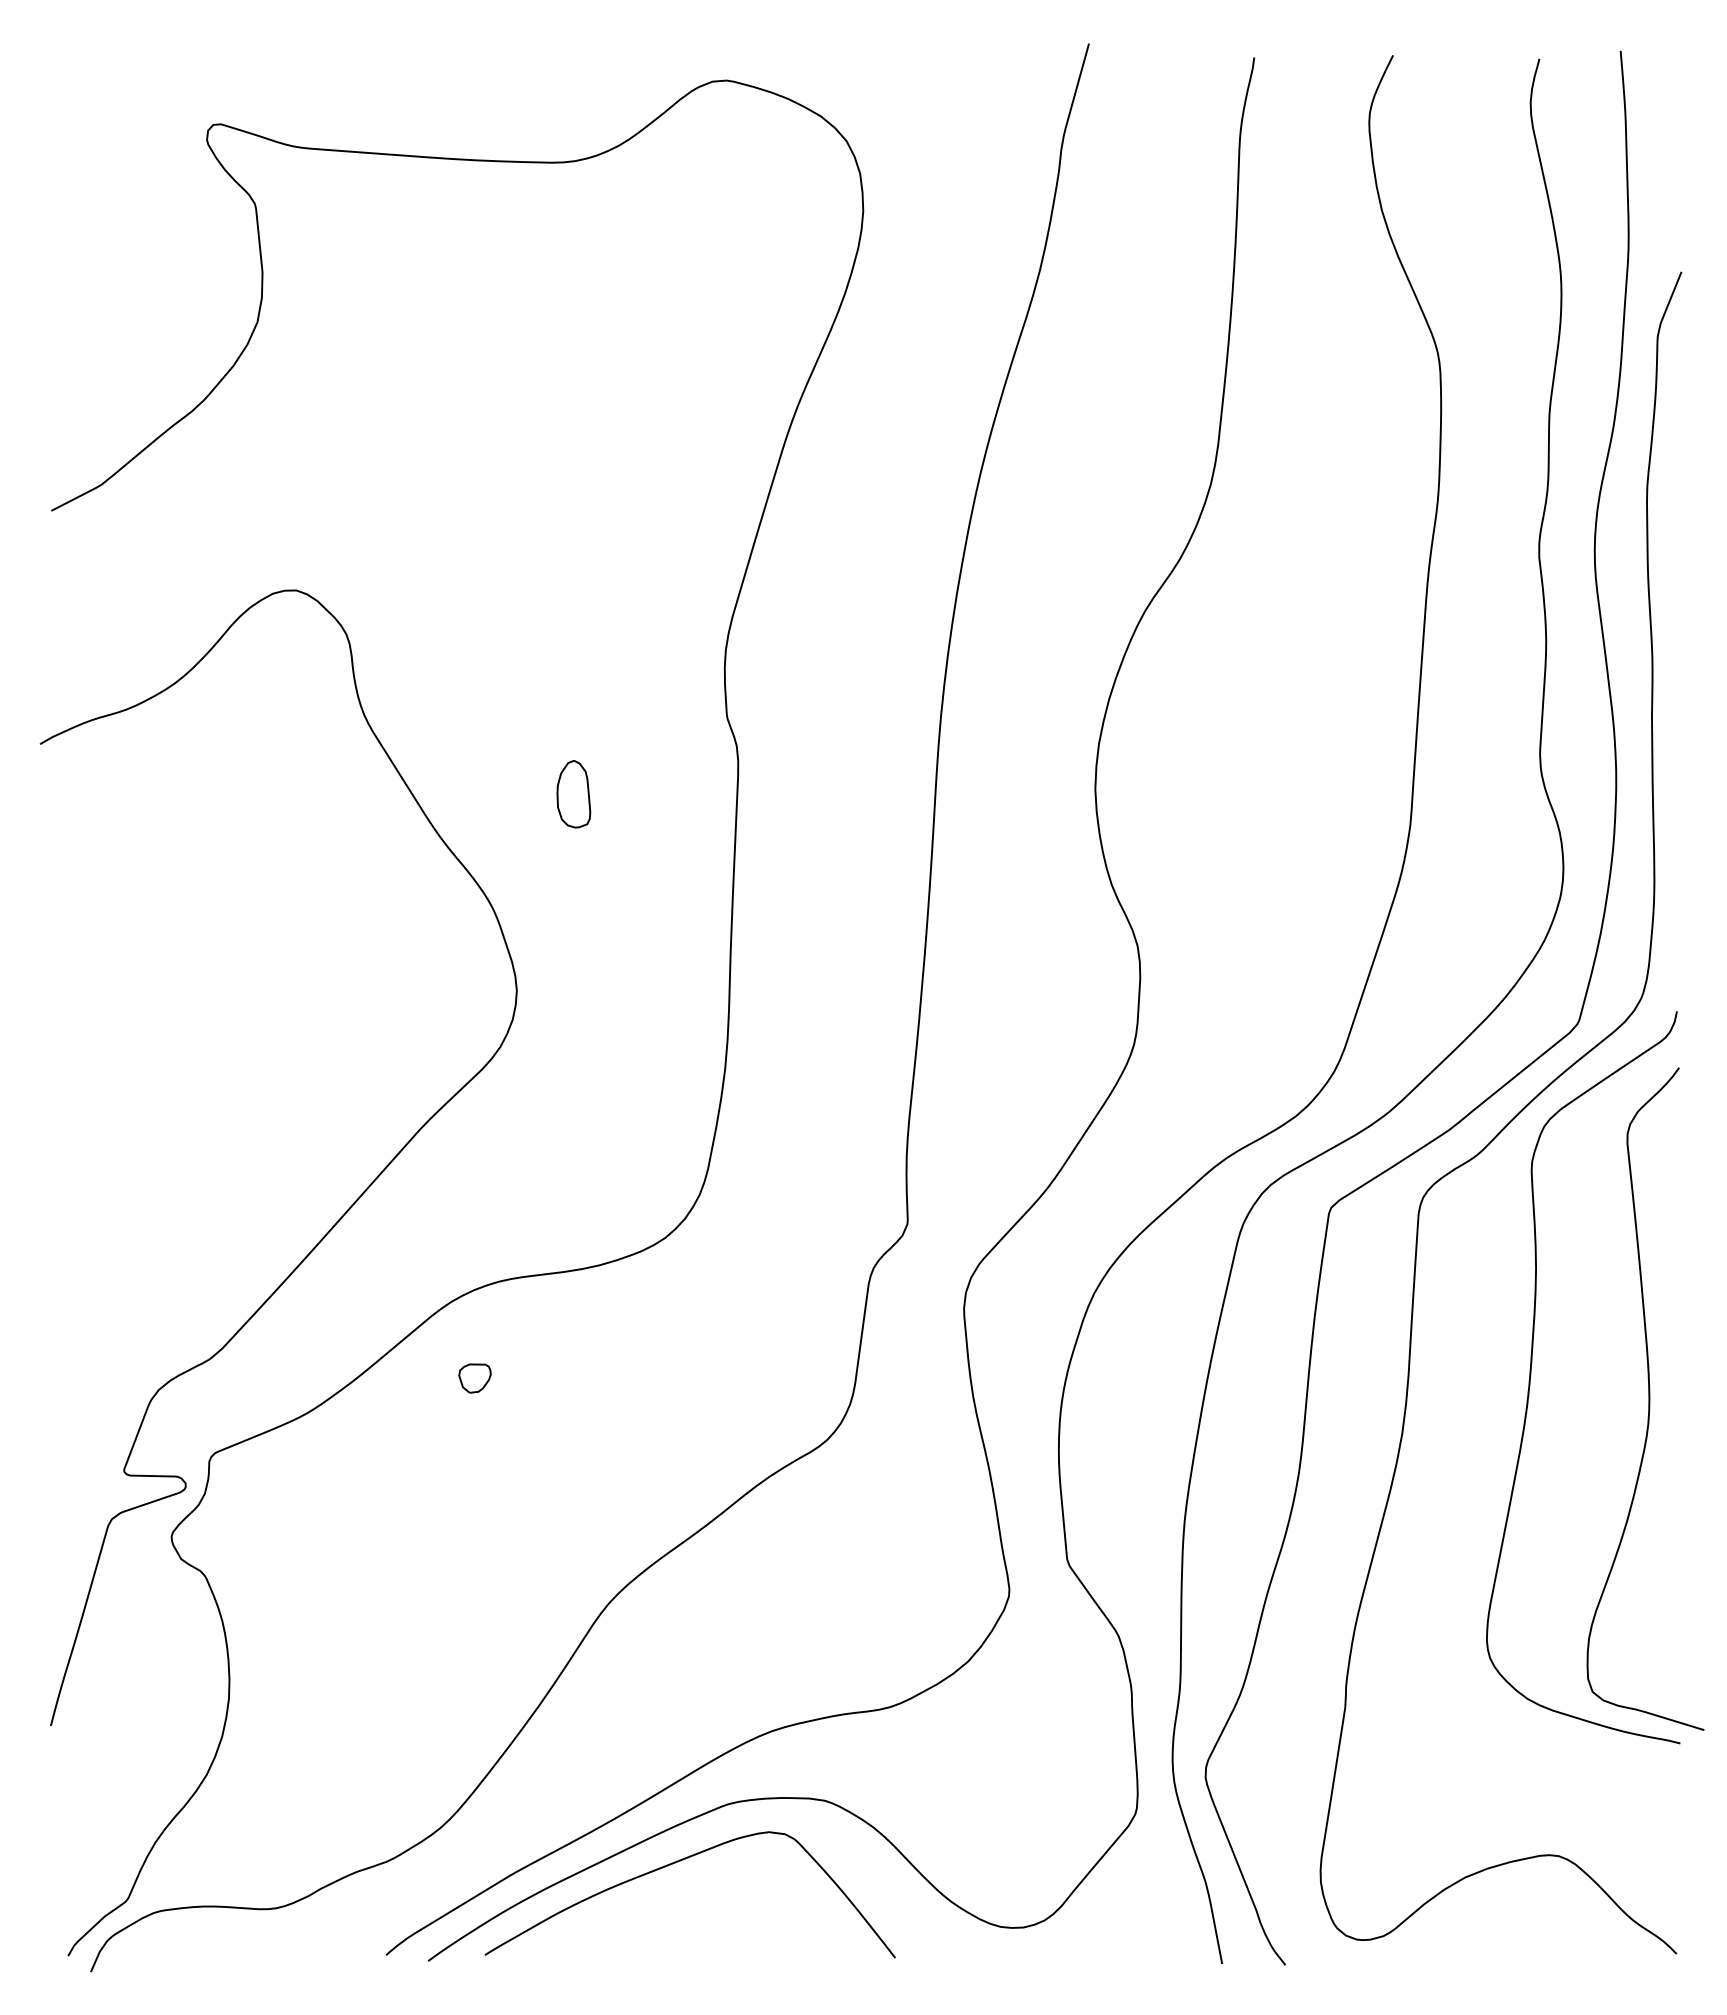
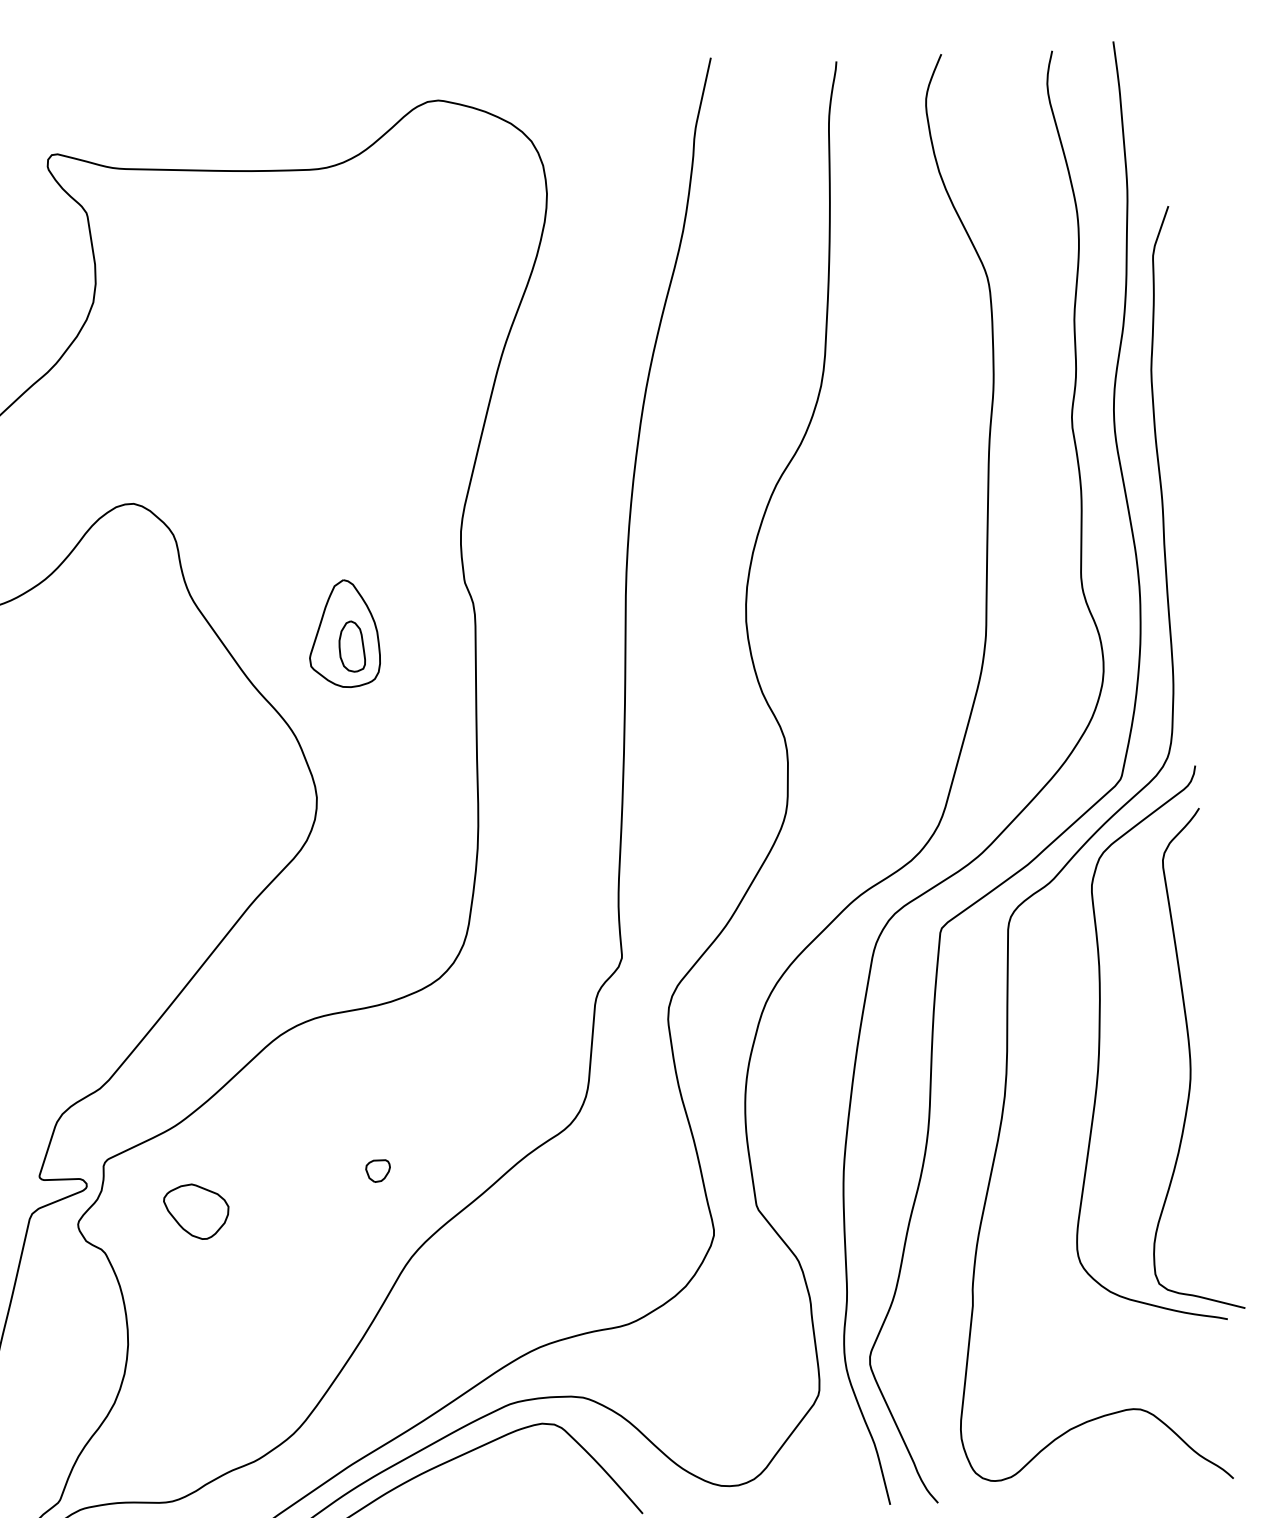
part: (563, 776) -> (343, 633), added
part: (474, 1378) -> (377, 1171), moved
part: (328, 1527) -> (196, 1211), added

